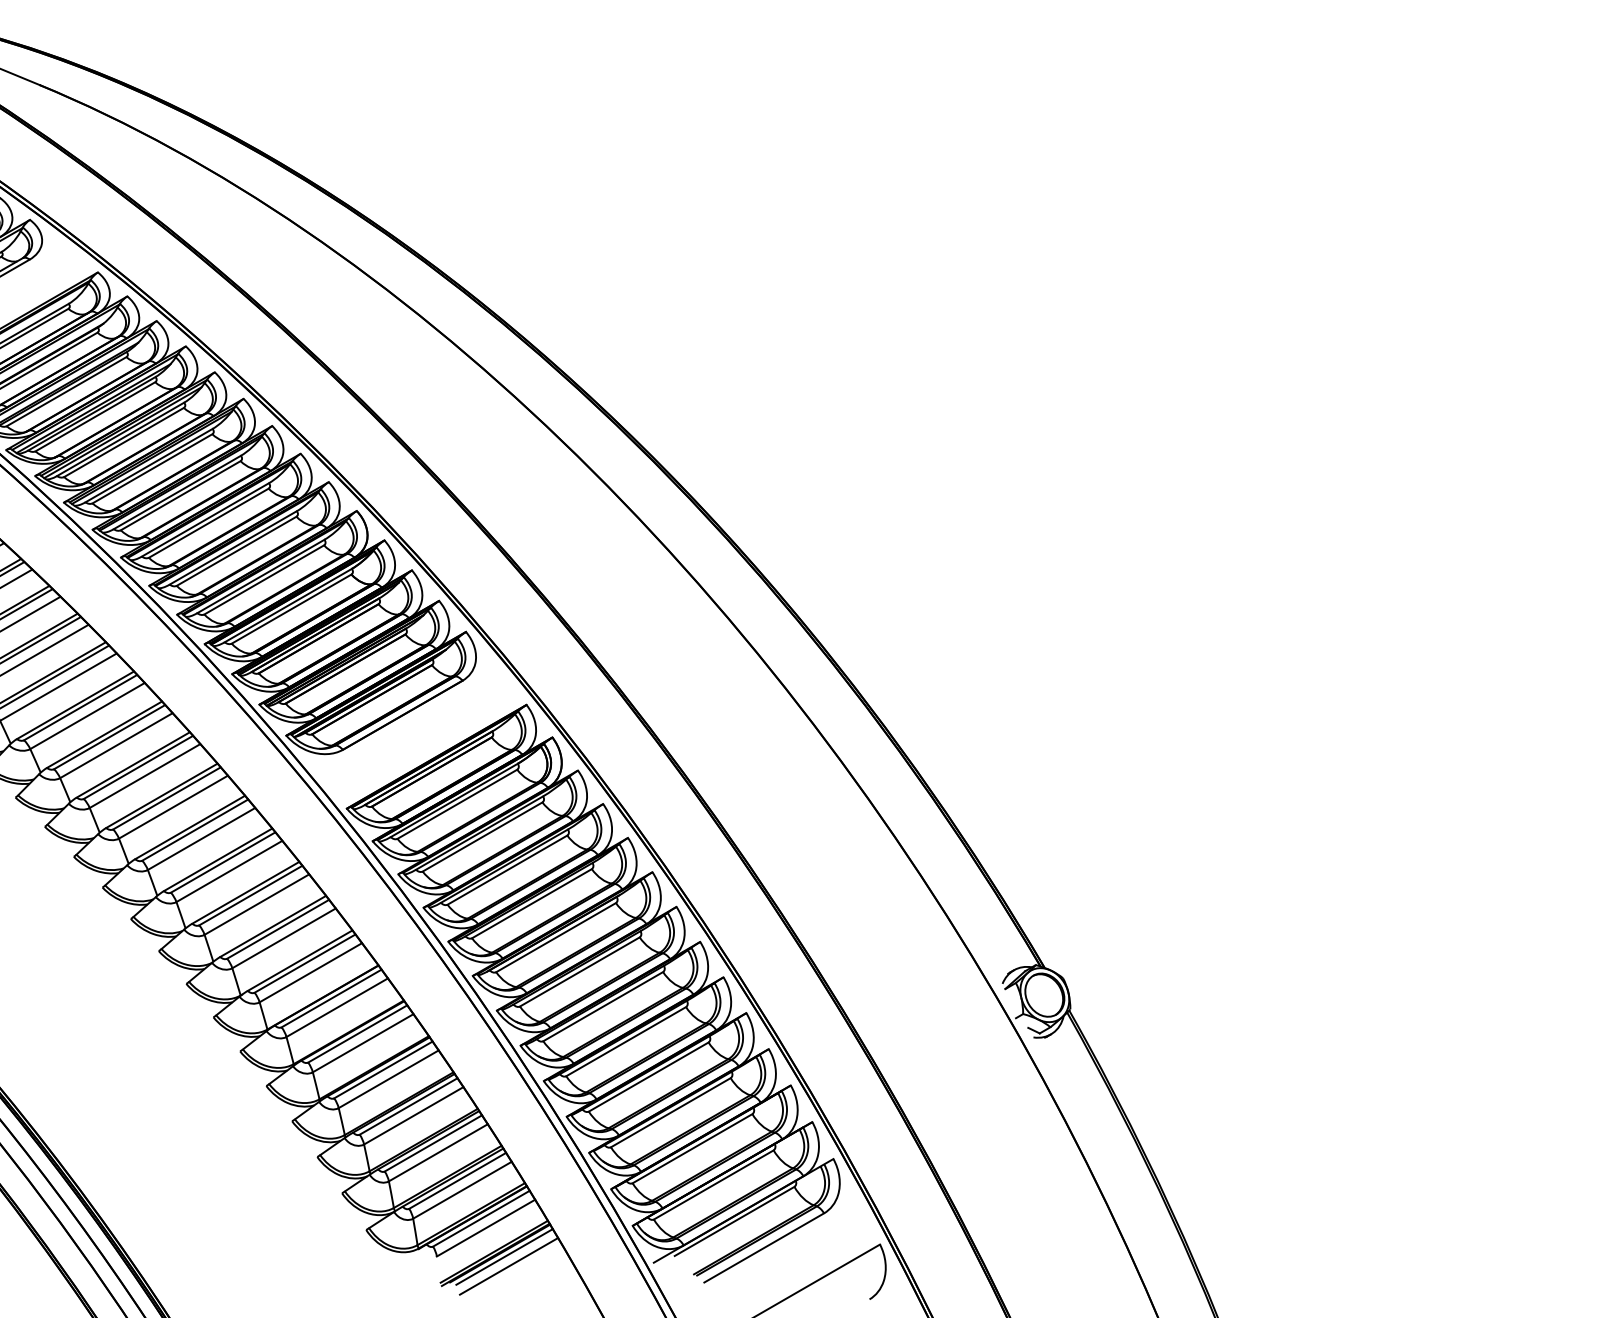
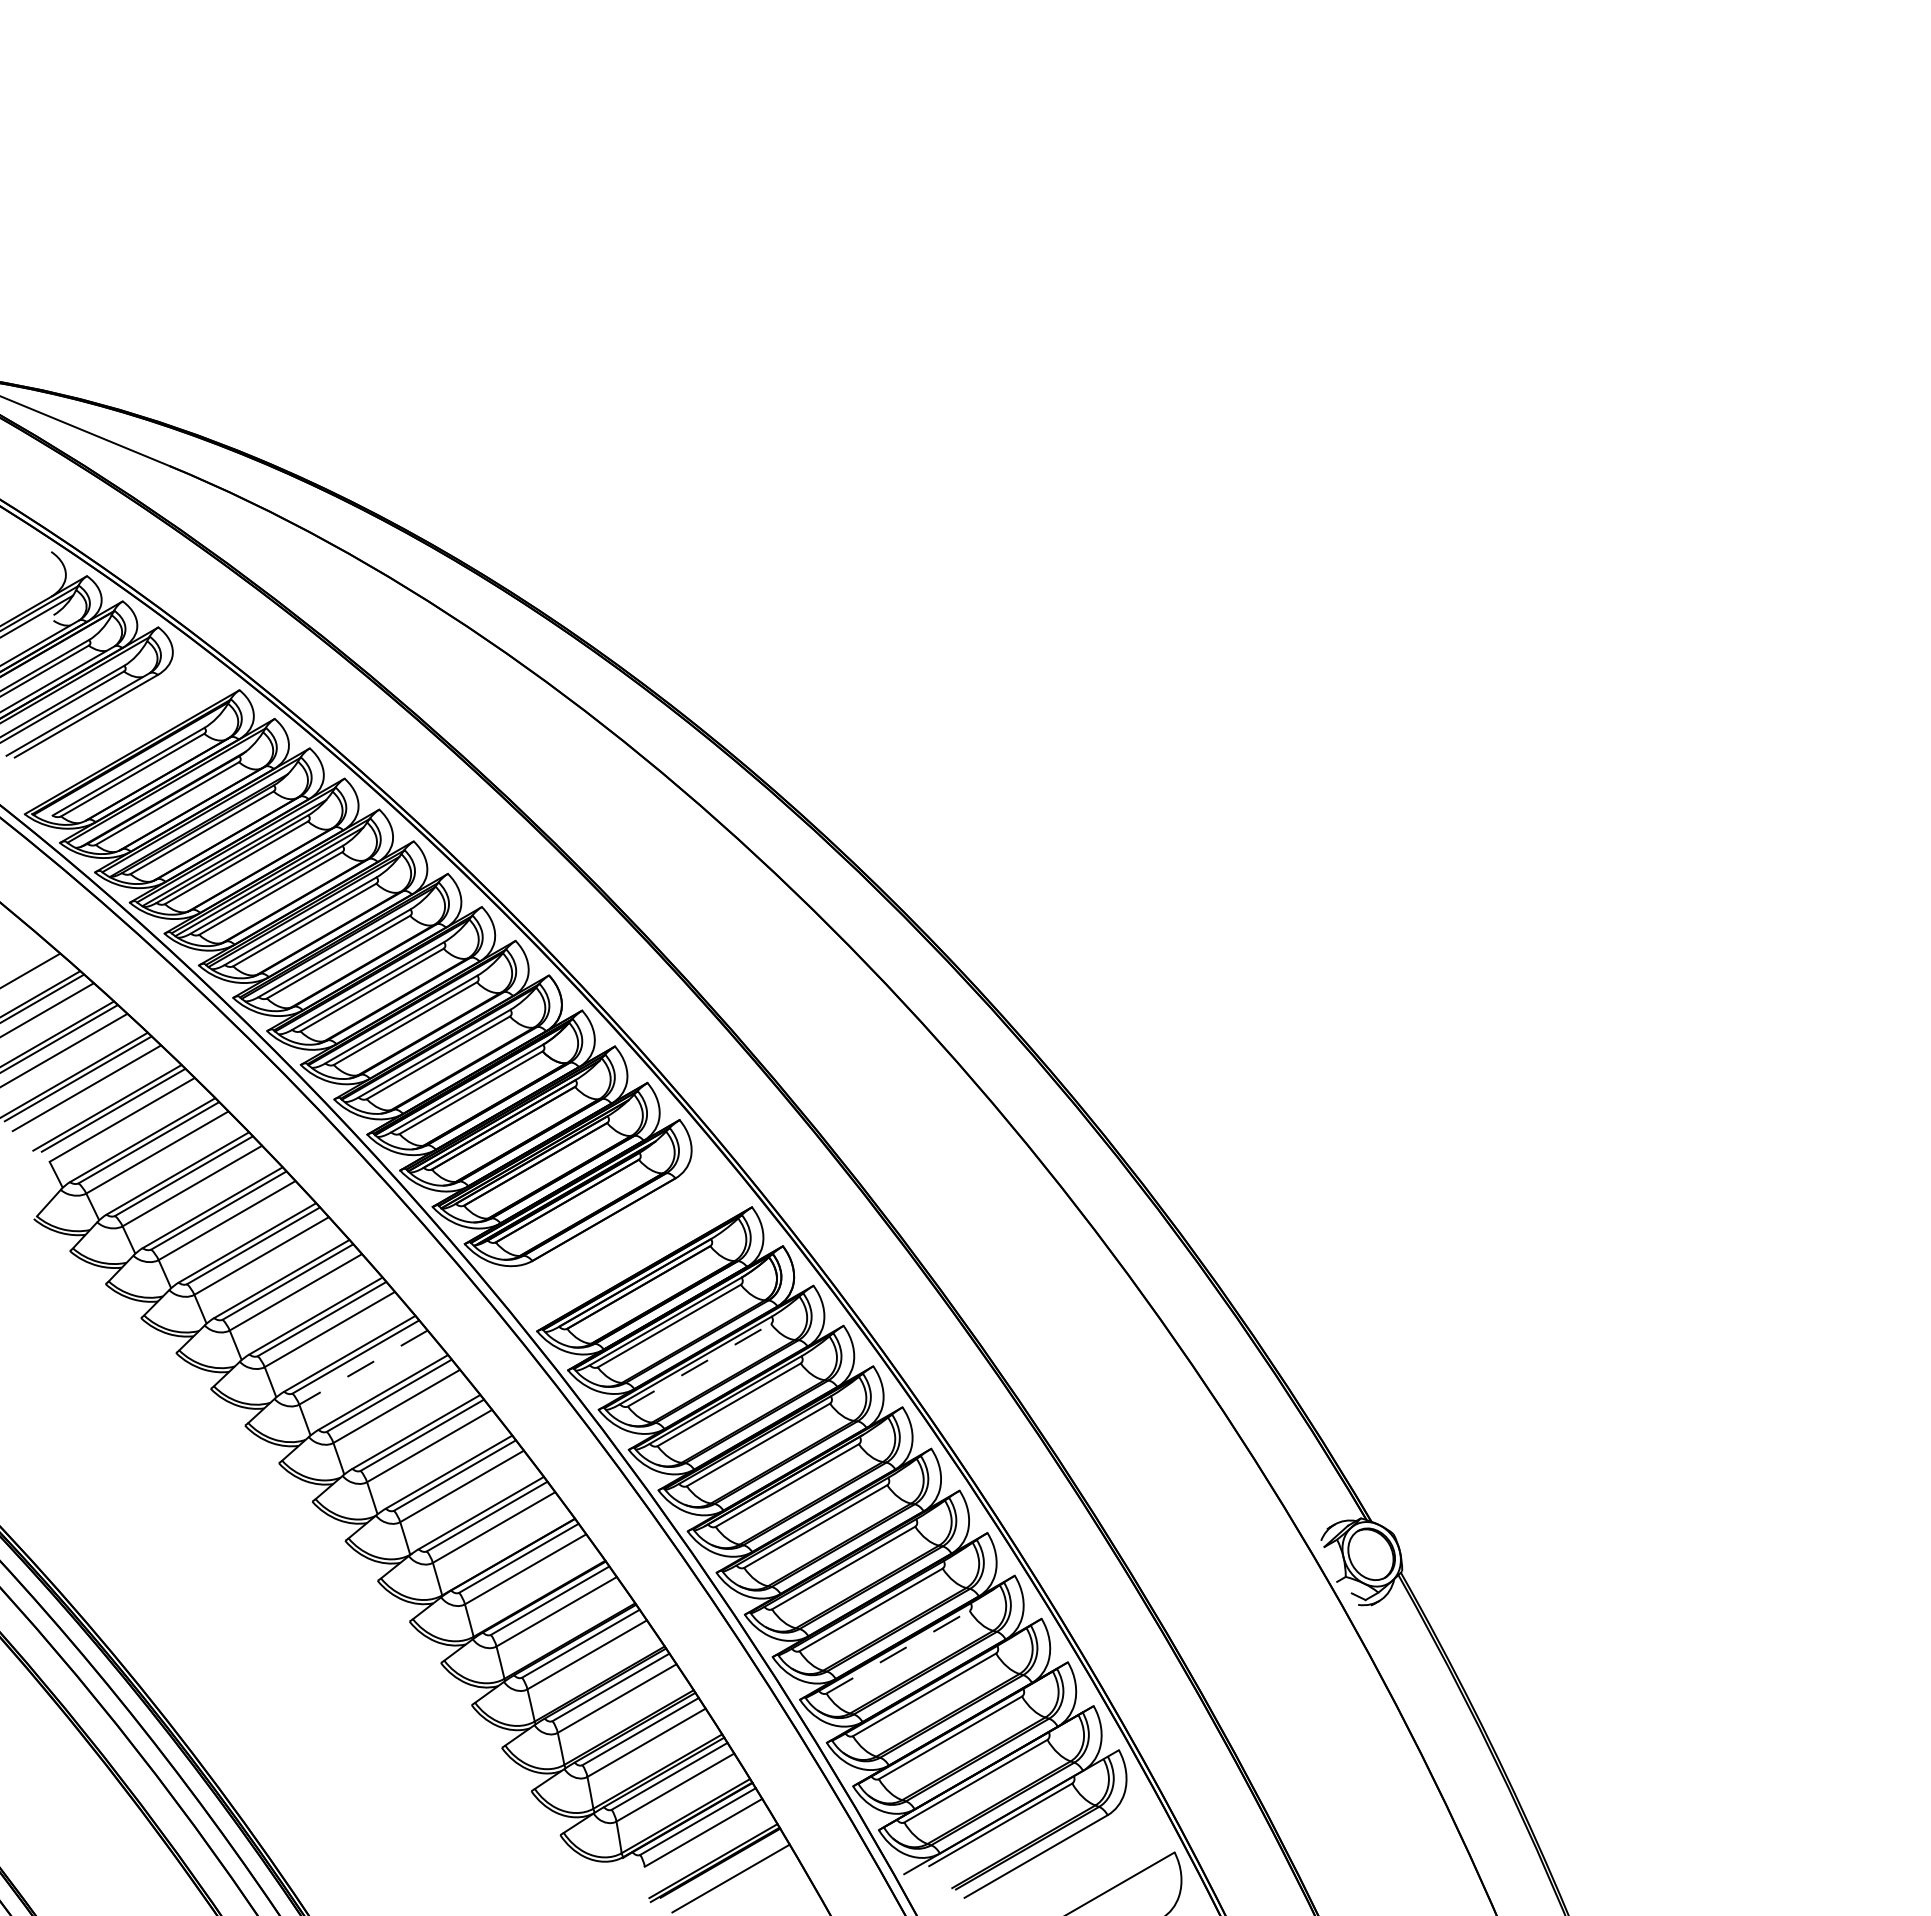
line: (482, 837) -> (699, 1365), solid -> dashed
line: (201, 838) -> (363, 1367), solid -> dashed
line: (649, 1077) -> (898, 1652), solid -> dashed
line: (504, 1256) -> (725, 1866), removed

